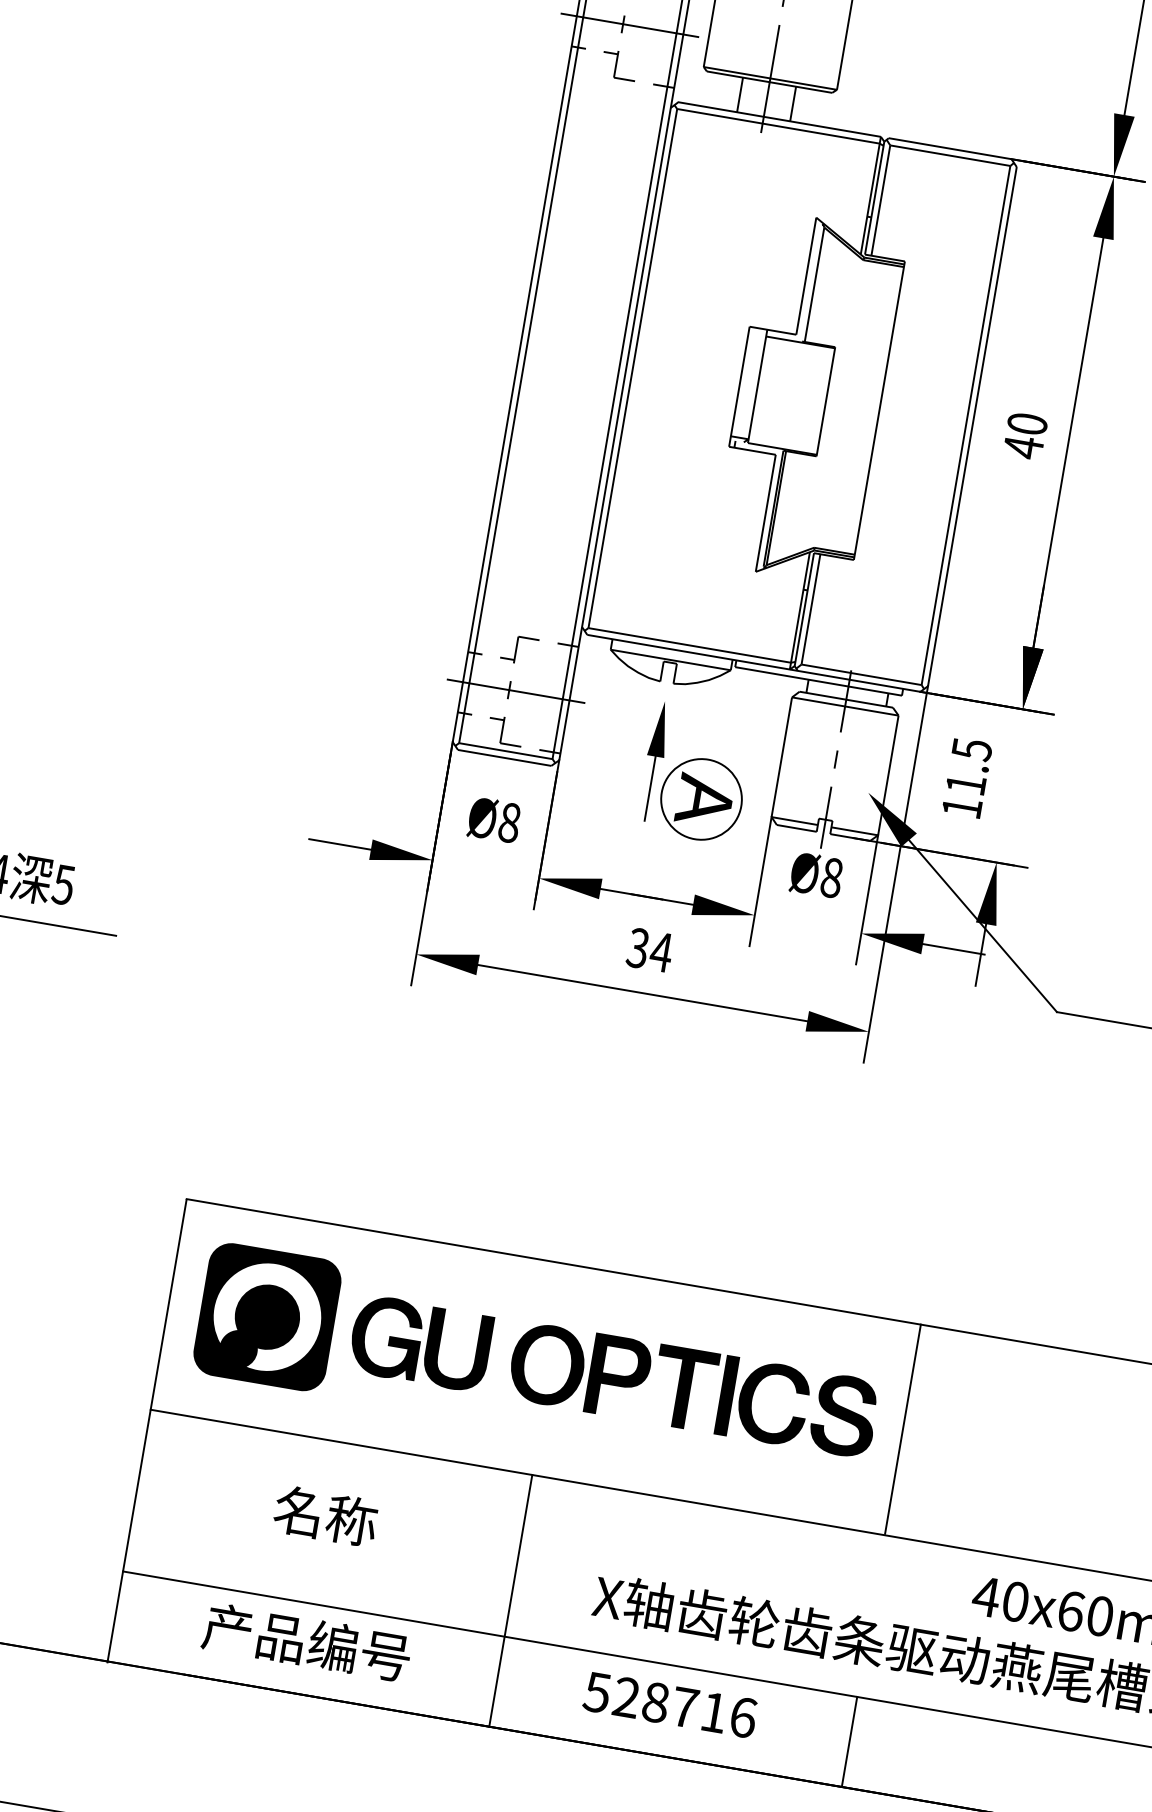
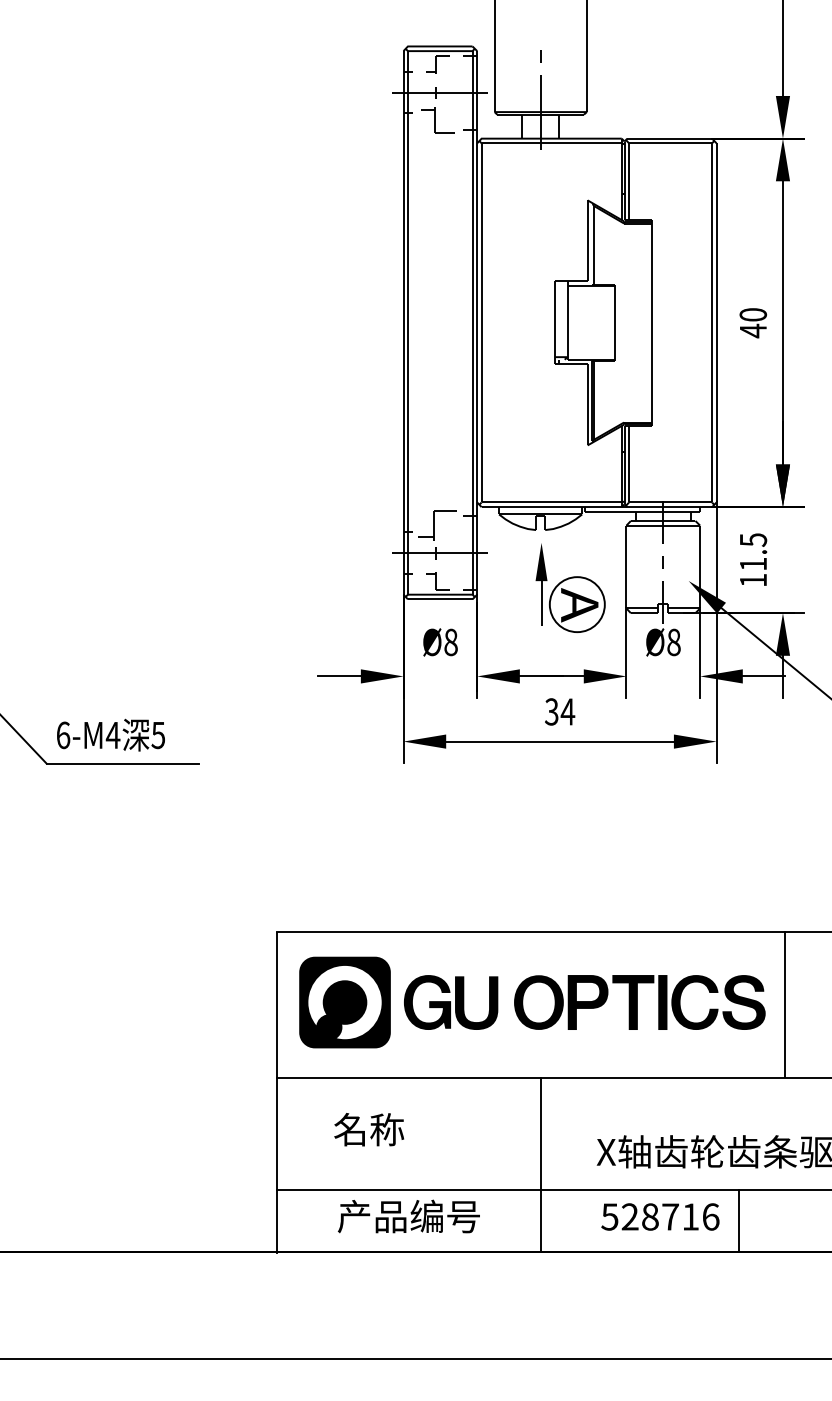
part: (619, 65) -> (437, 120), size x1.4
part: (519, 649) -> (437, 524), size x1.6
text: (326, 1516) -> (369, 1129), moved
line: (850, 1742) -> (739, 1221), moved

